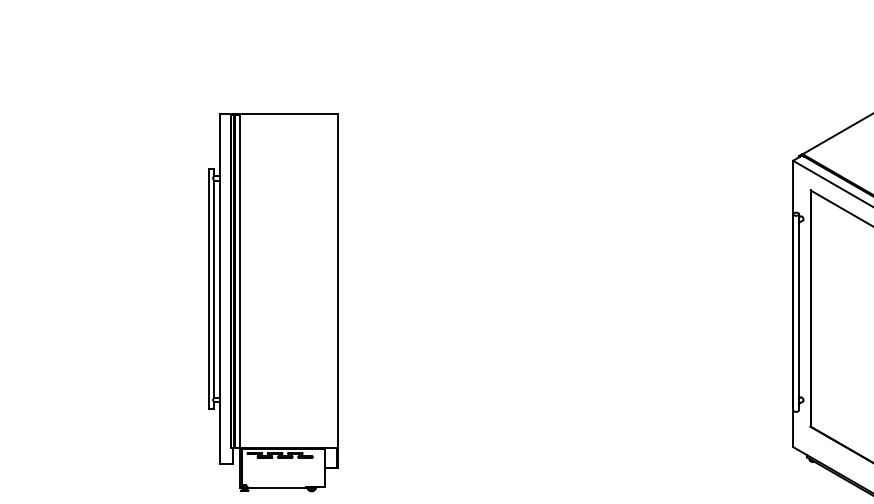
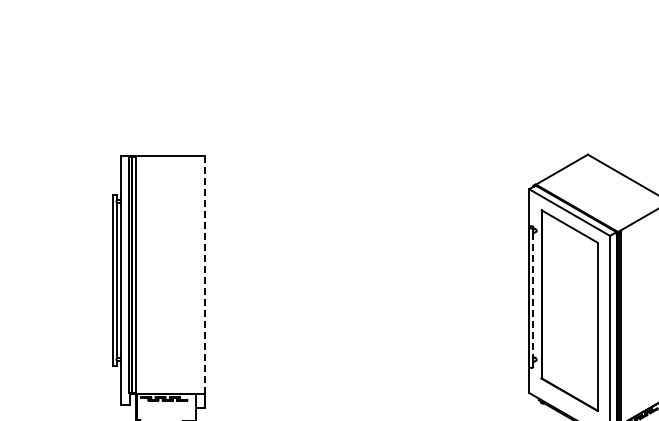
line: (338, 280) -> (205, 274), solid -> dashed
line: (799, 312) -> (533, 297), solid -> dashed

